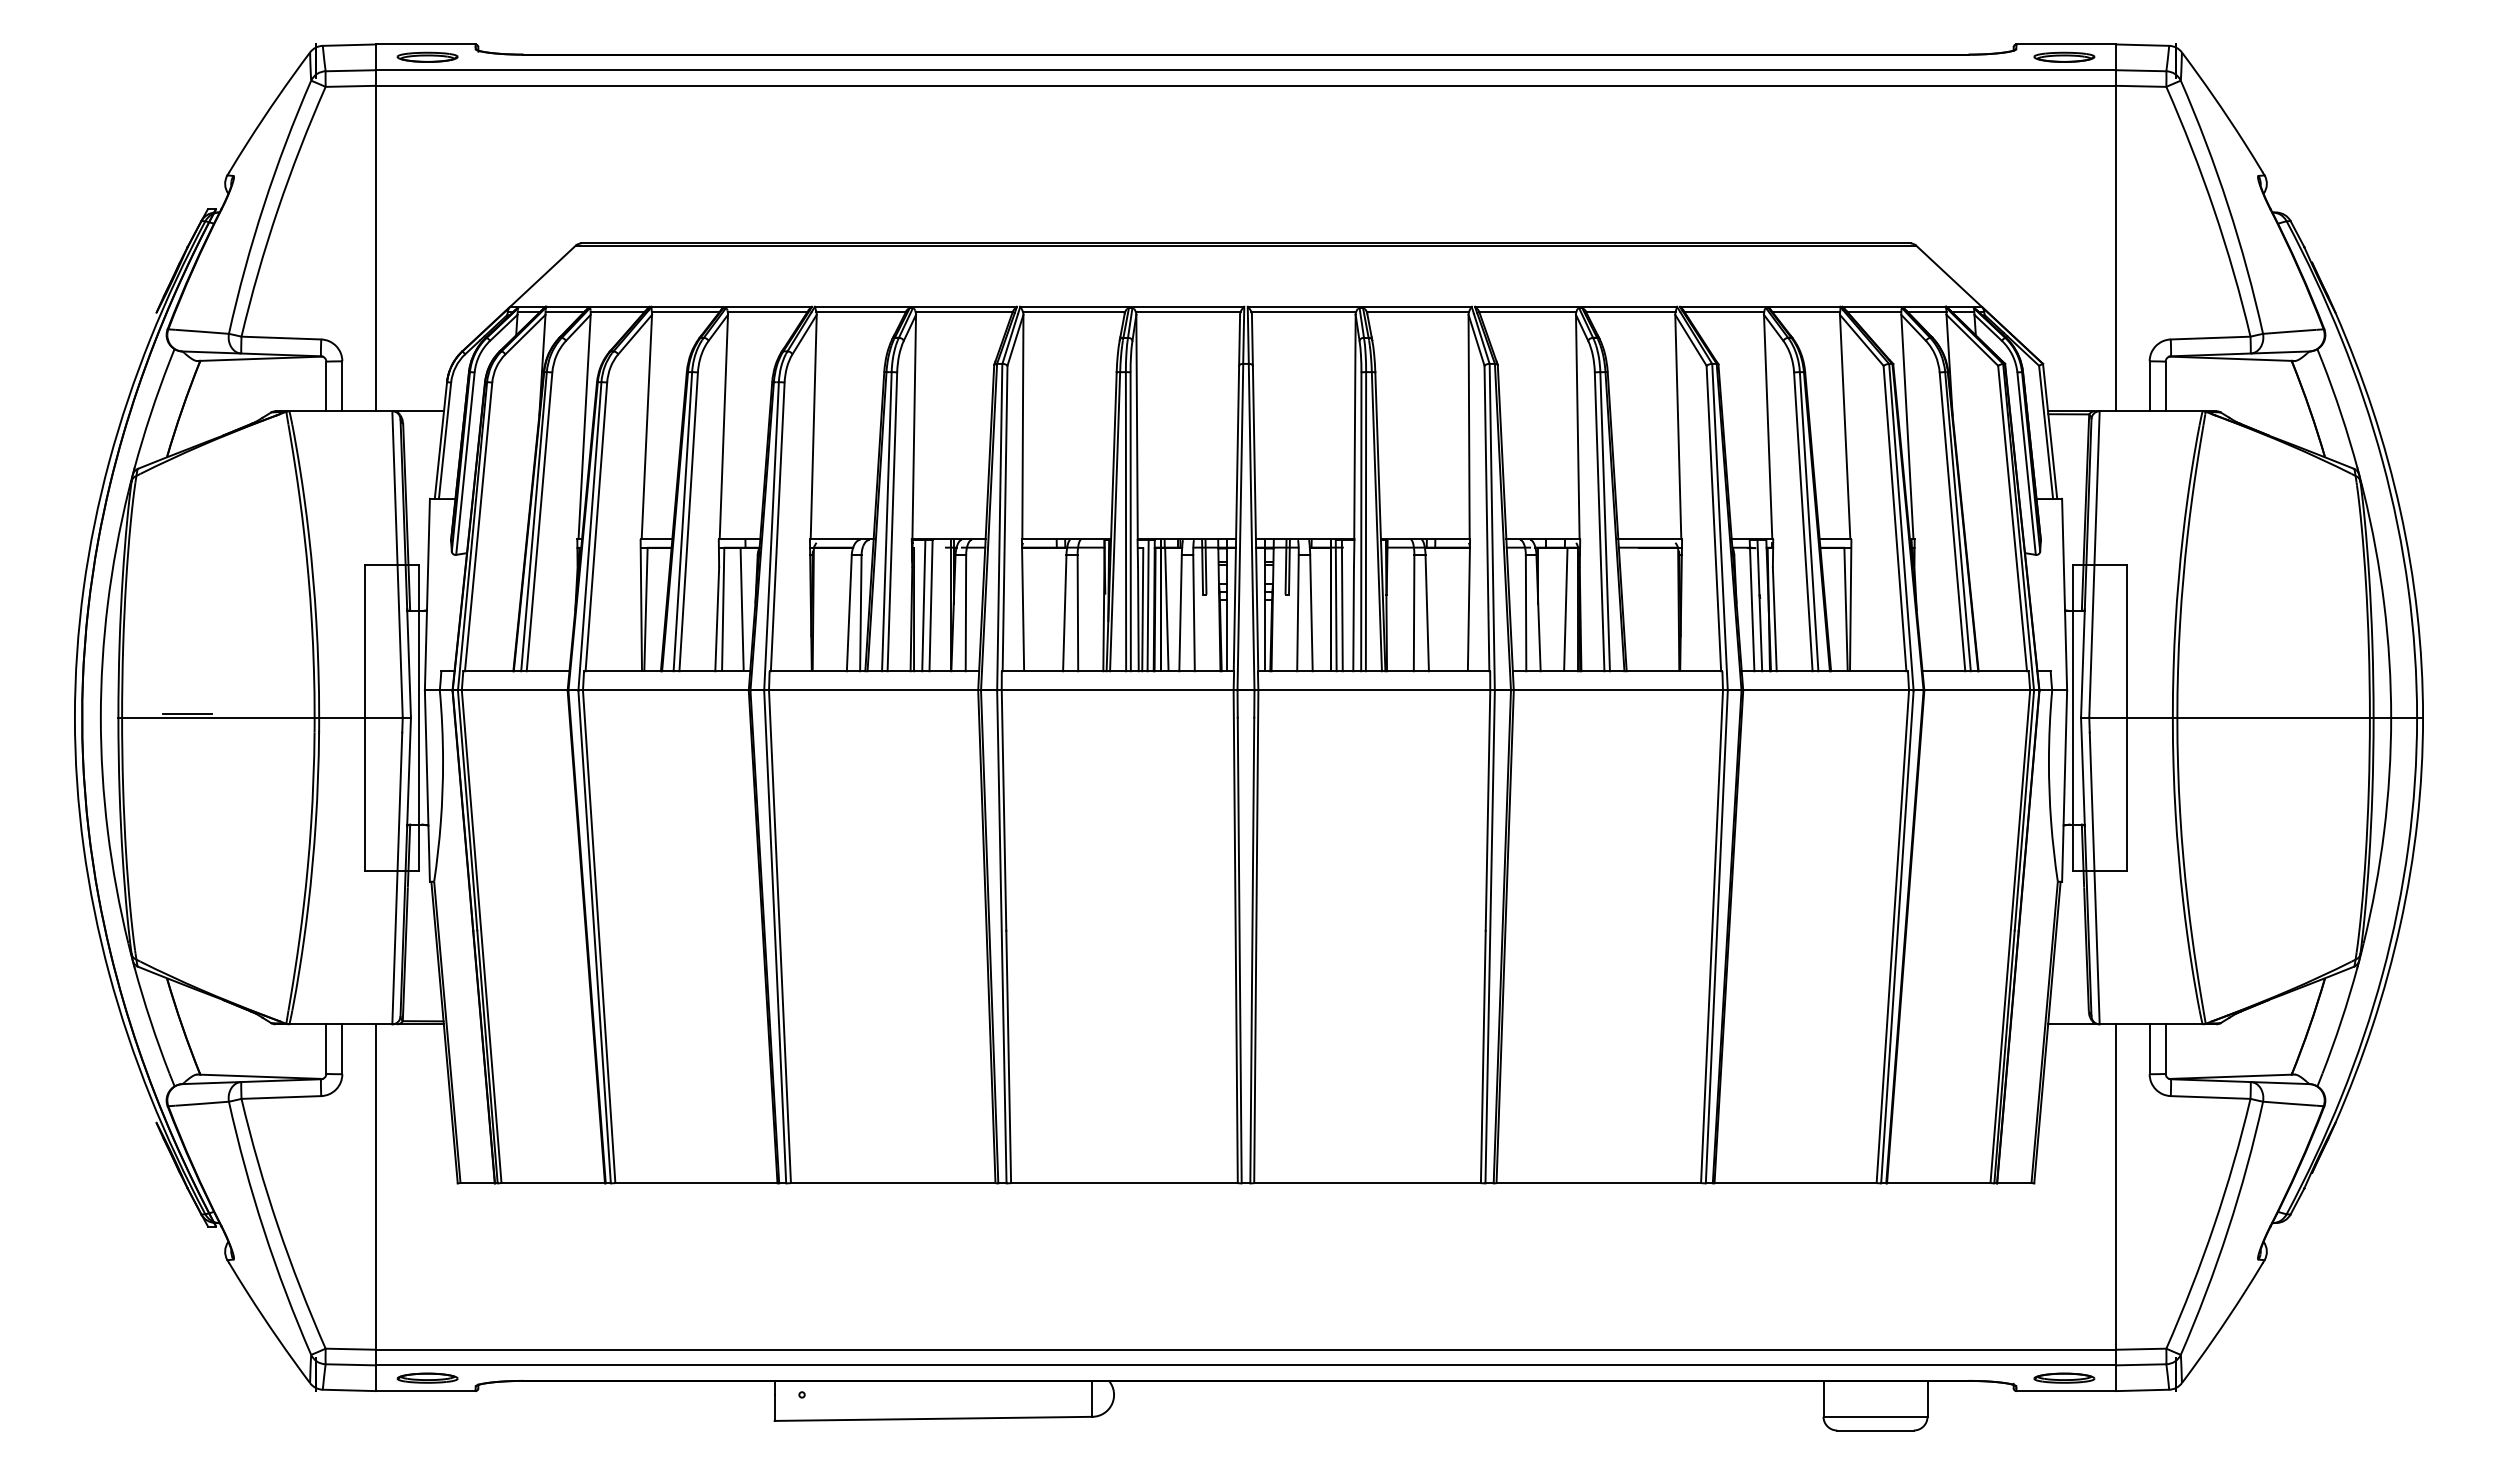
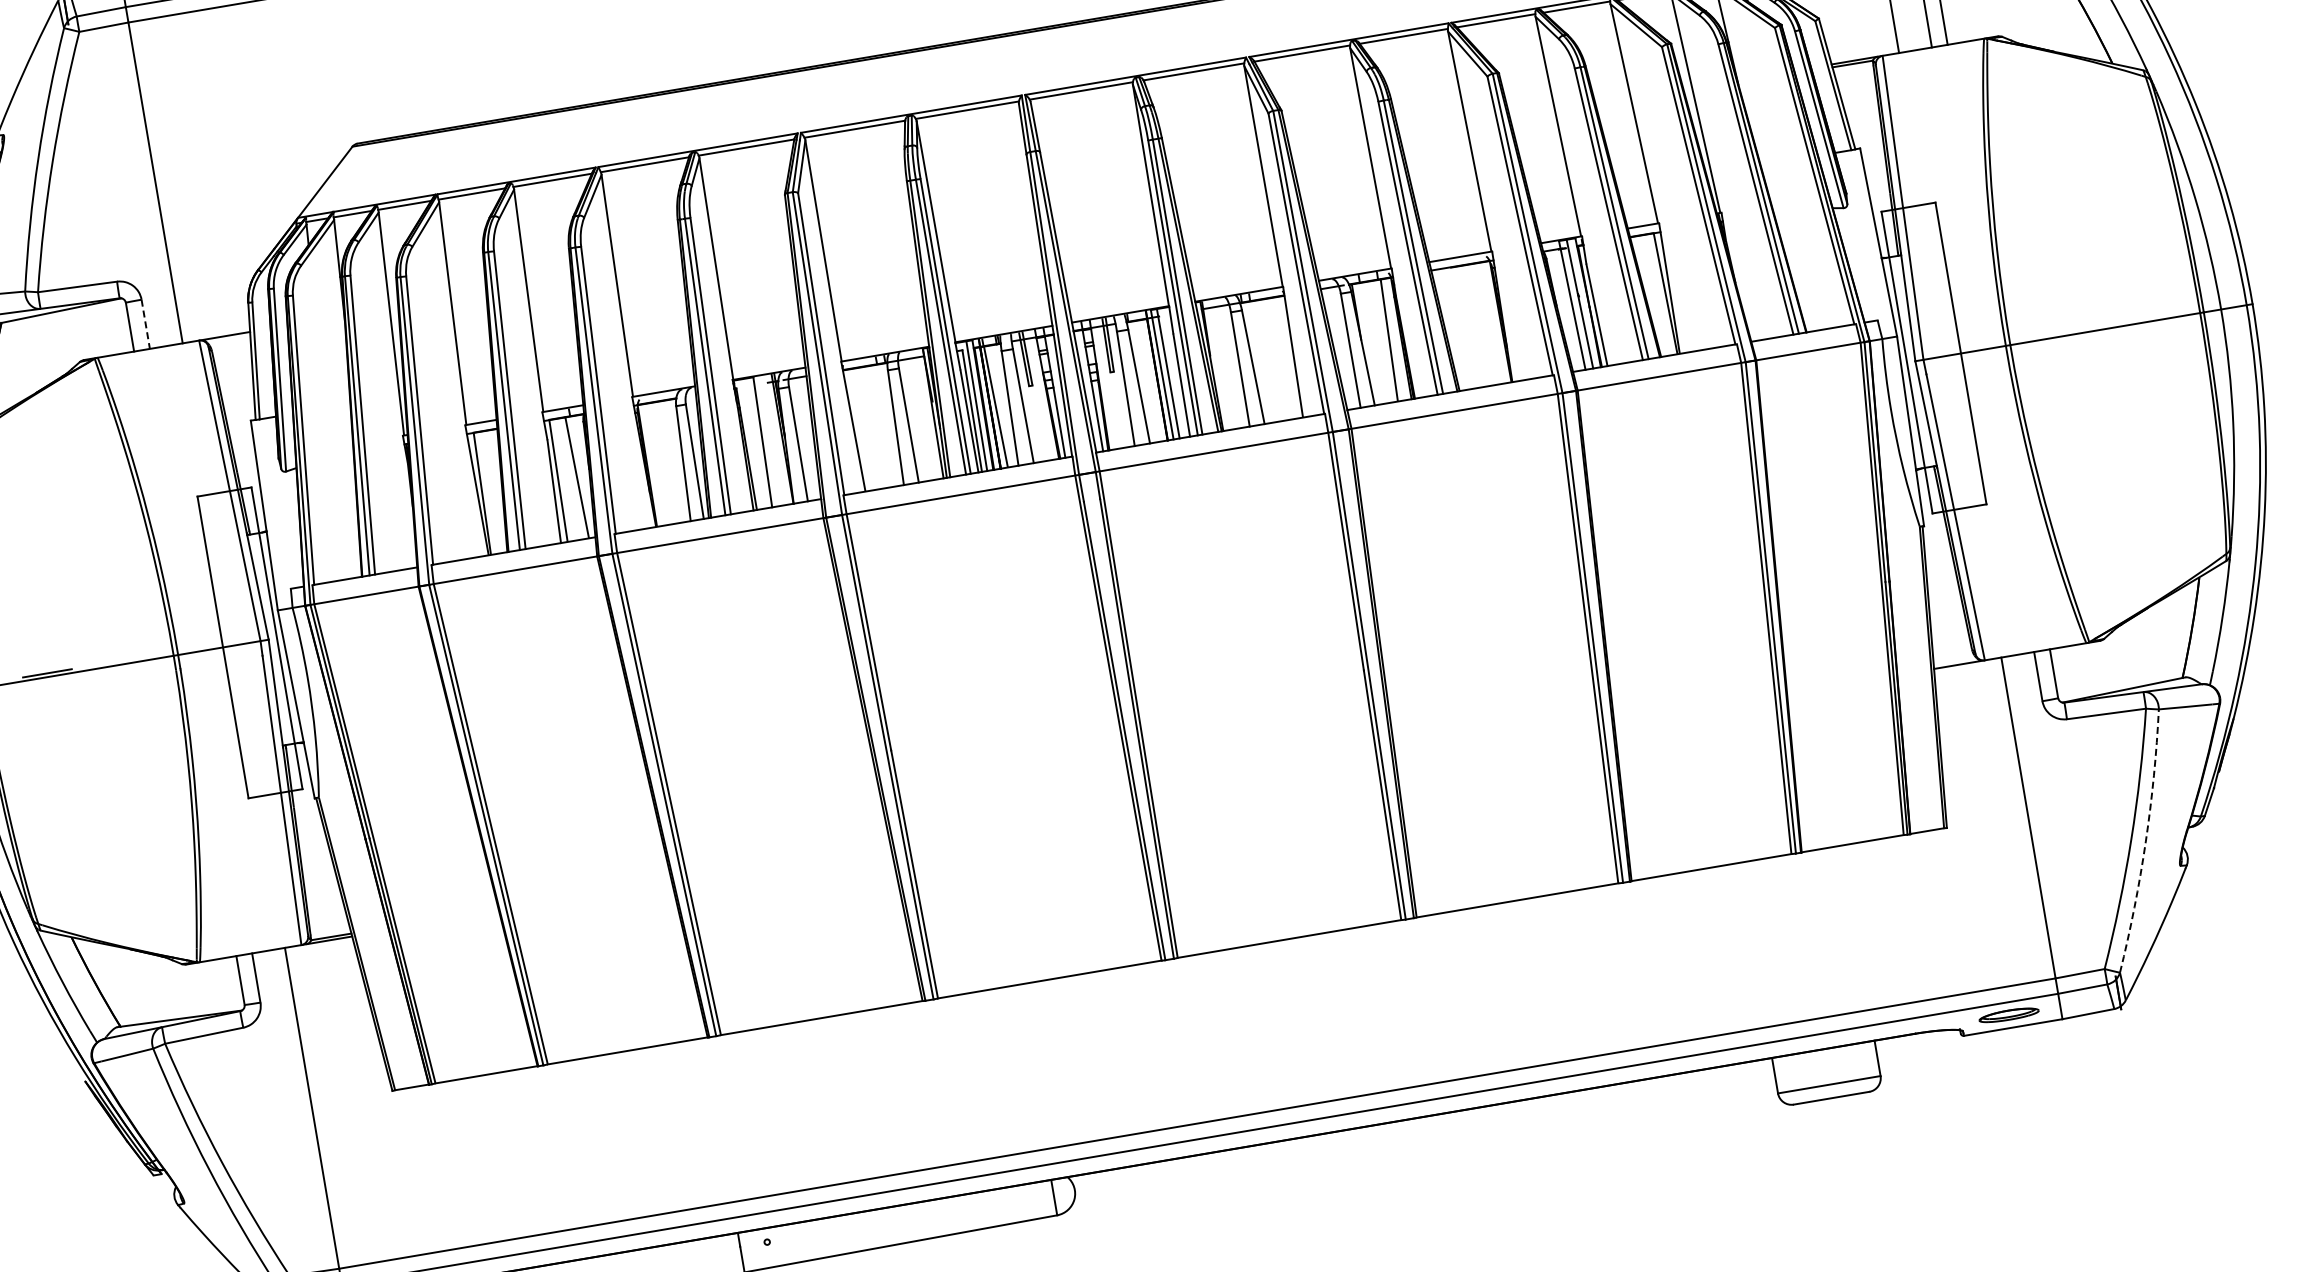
line: (342, 386) -> (145, 324), solid -> dashed
line: (923, 605) -> (755, 443), removed
arc: (2228, 1230) -> (2146, 842), solid -> dashed

